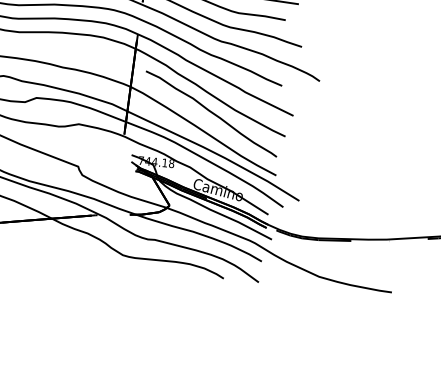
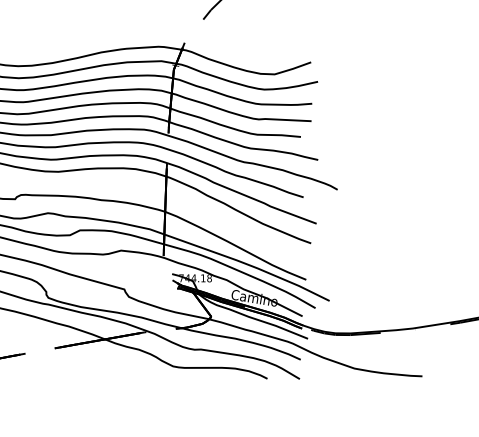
curve: (211, 113) -> (241, 228), removed

